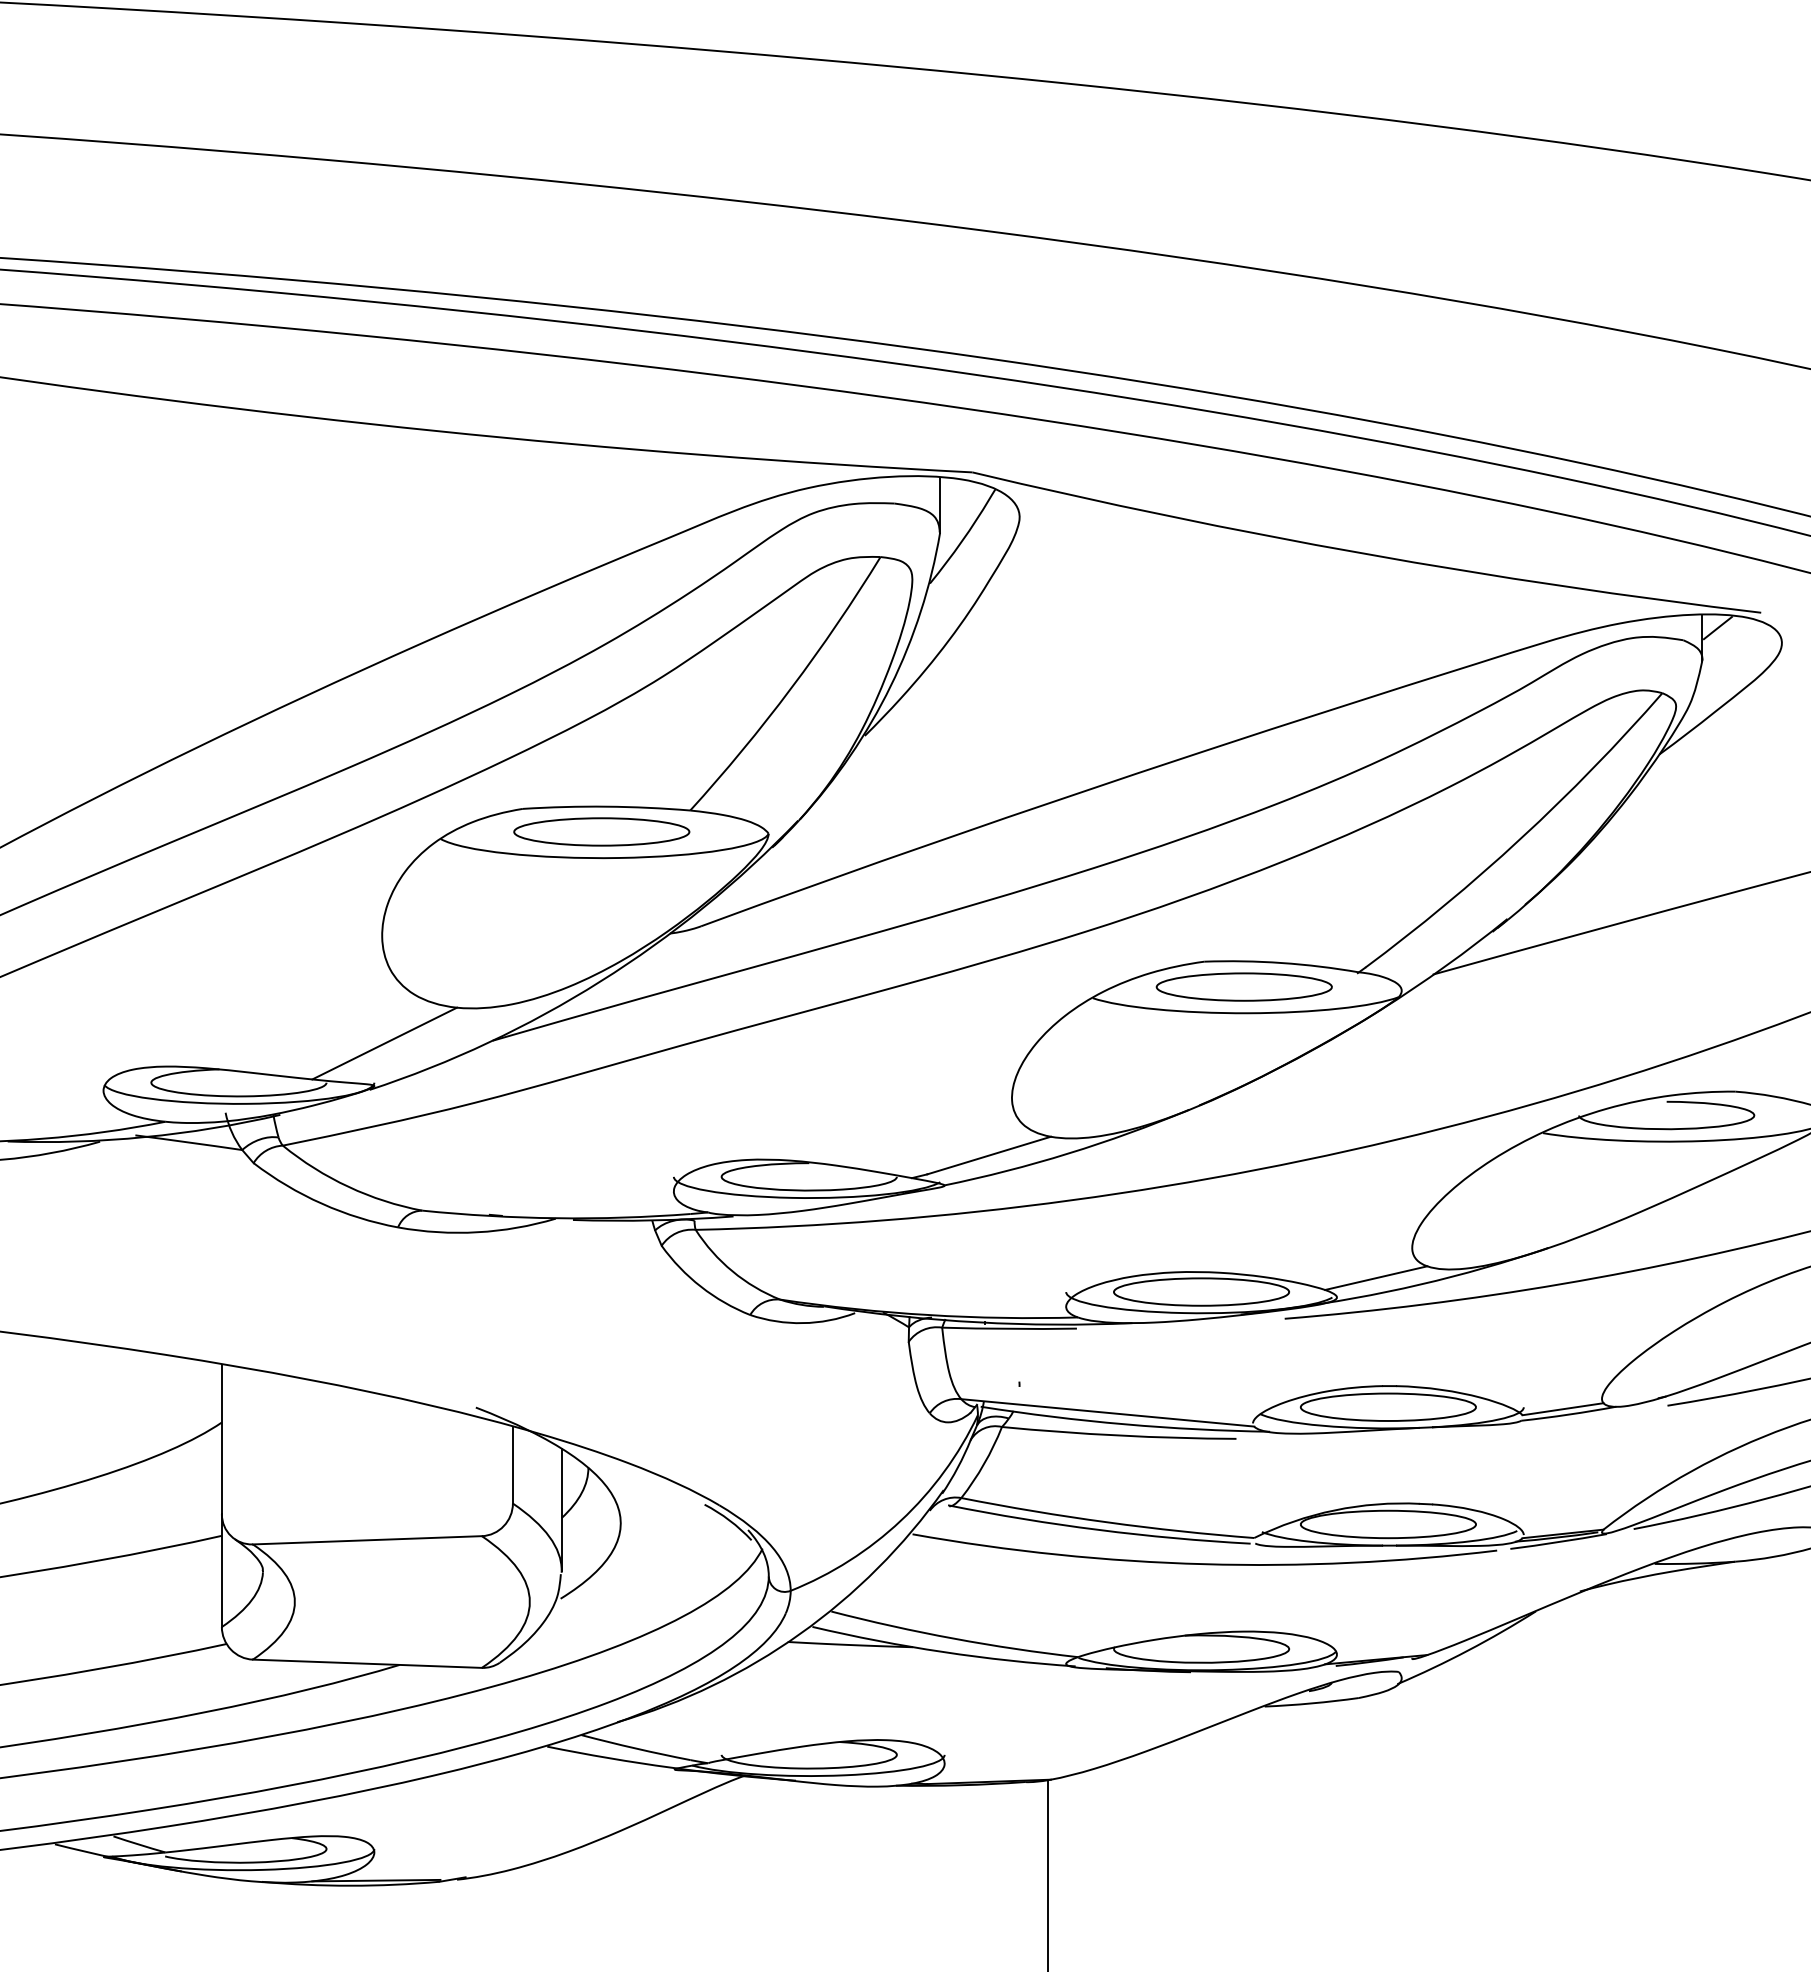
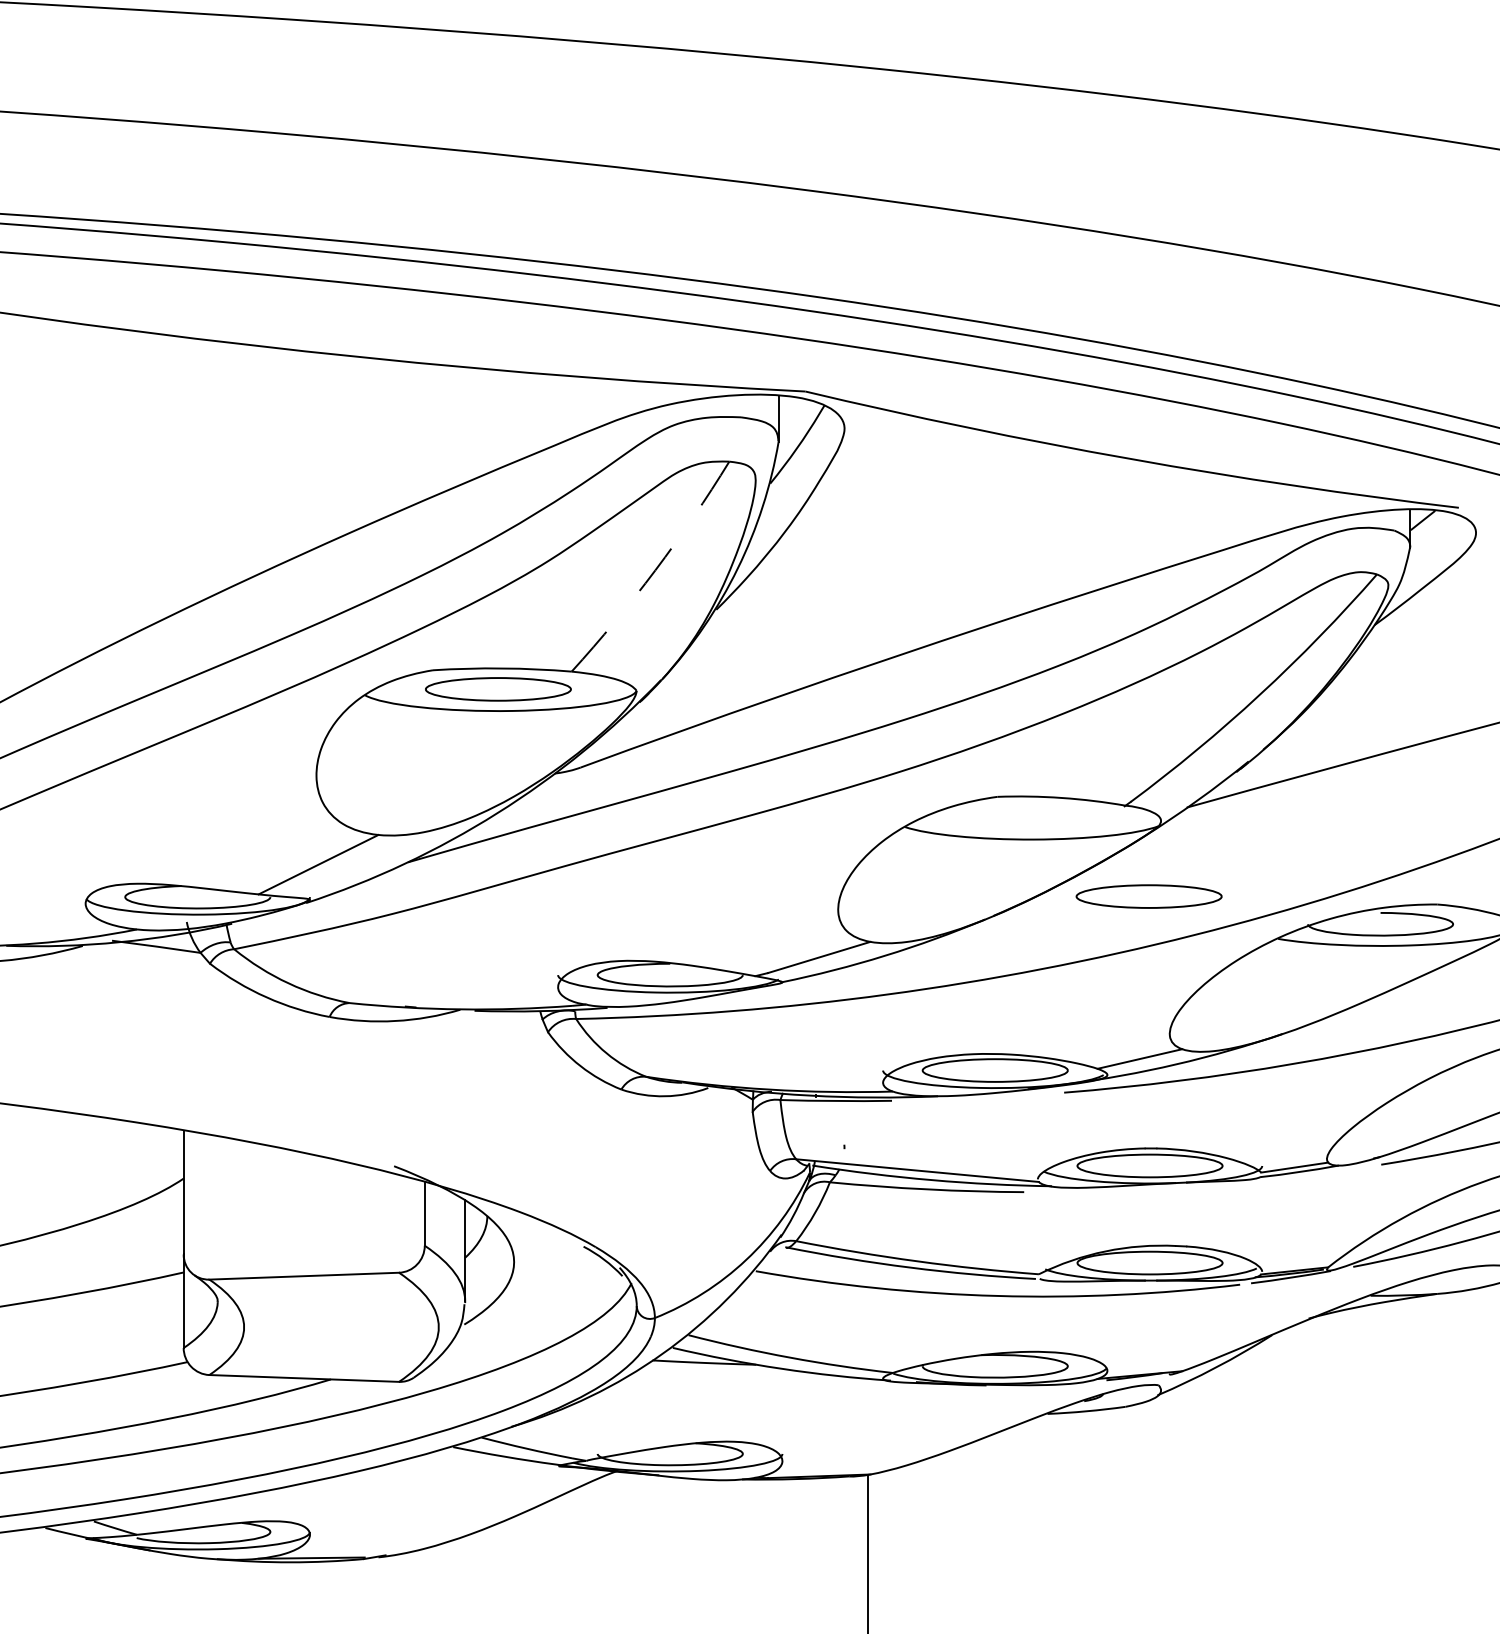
arc: (791, 688) -> (655, 570), solid -> dashed
part: (1243, 986) -> (1148, 896), moved

